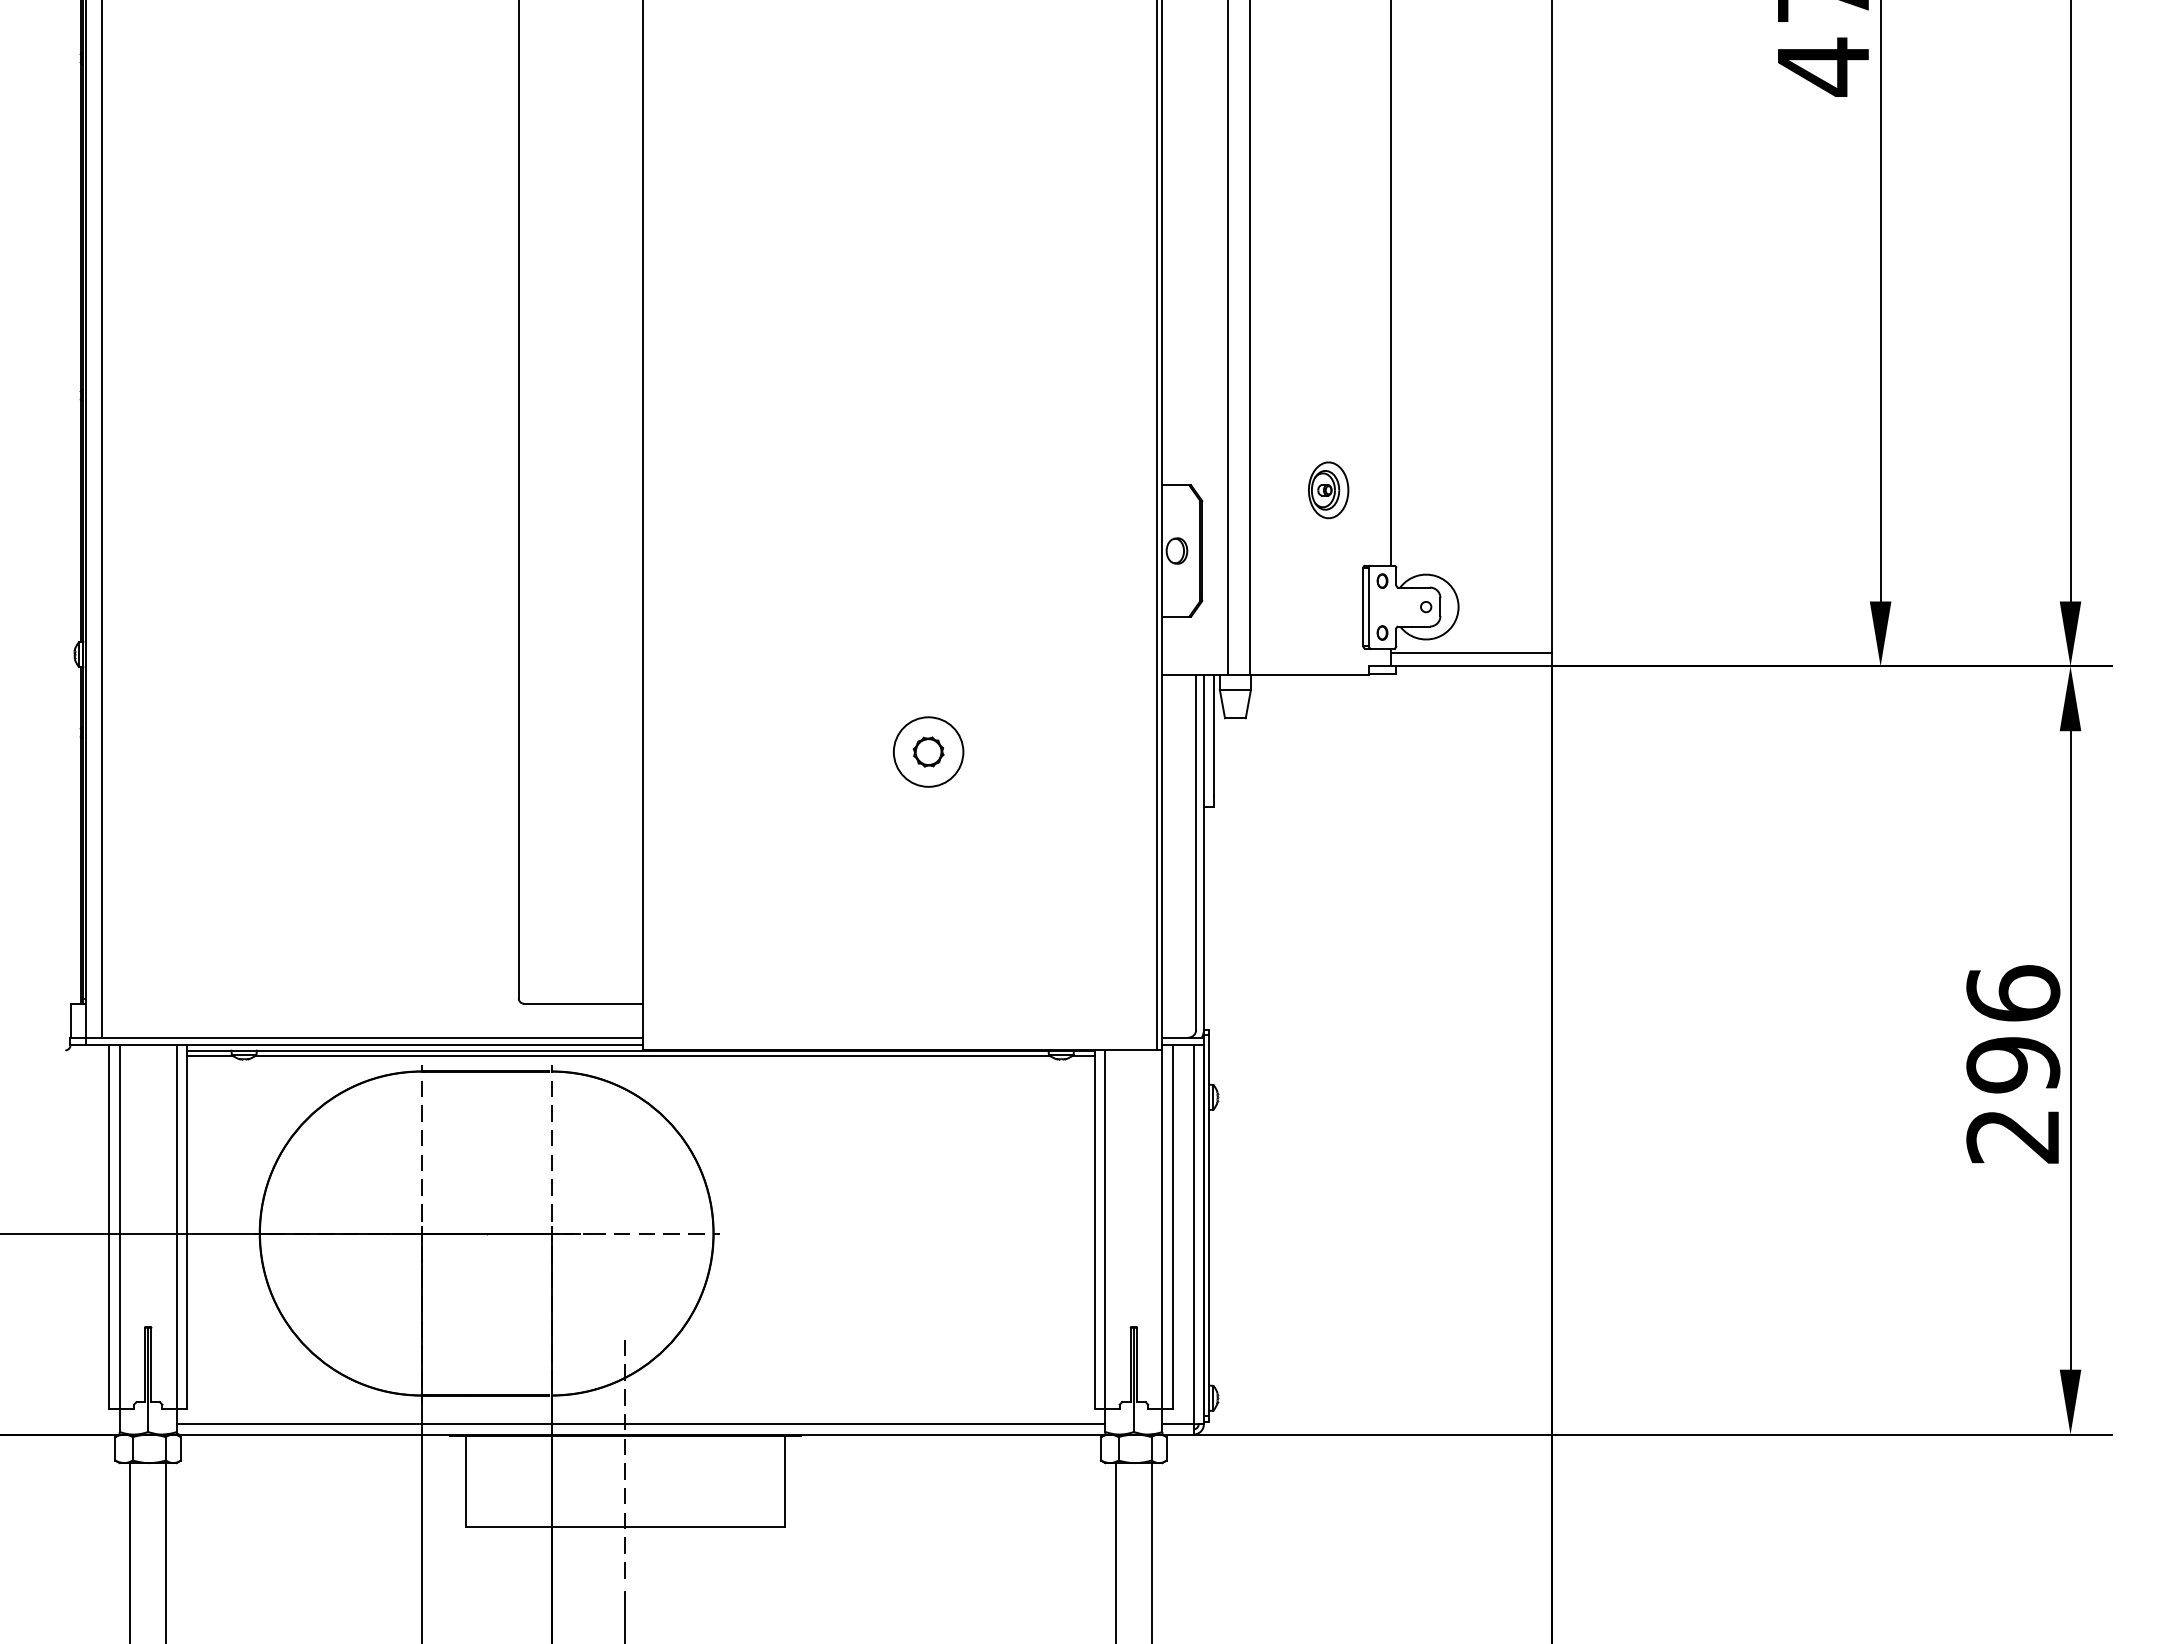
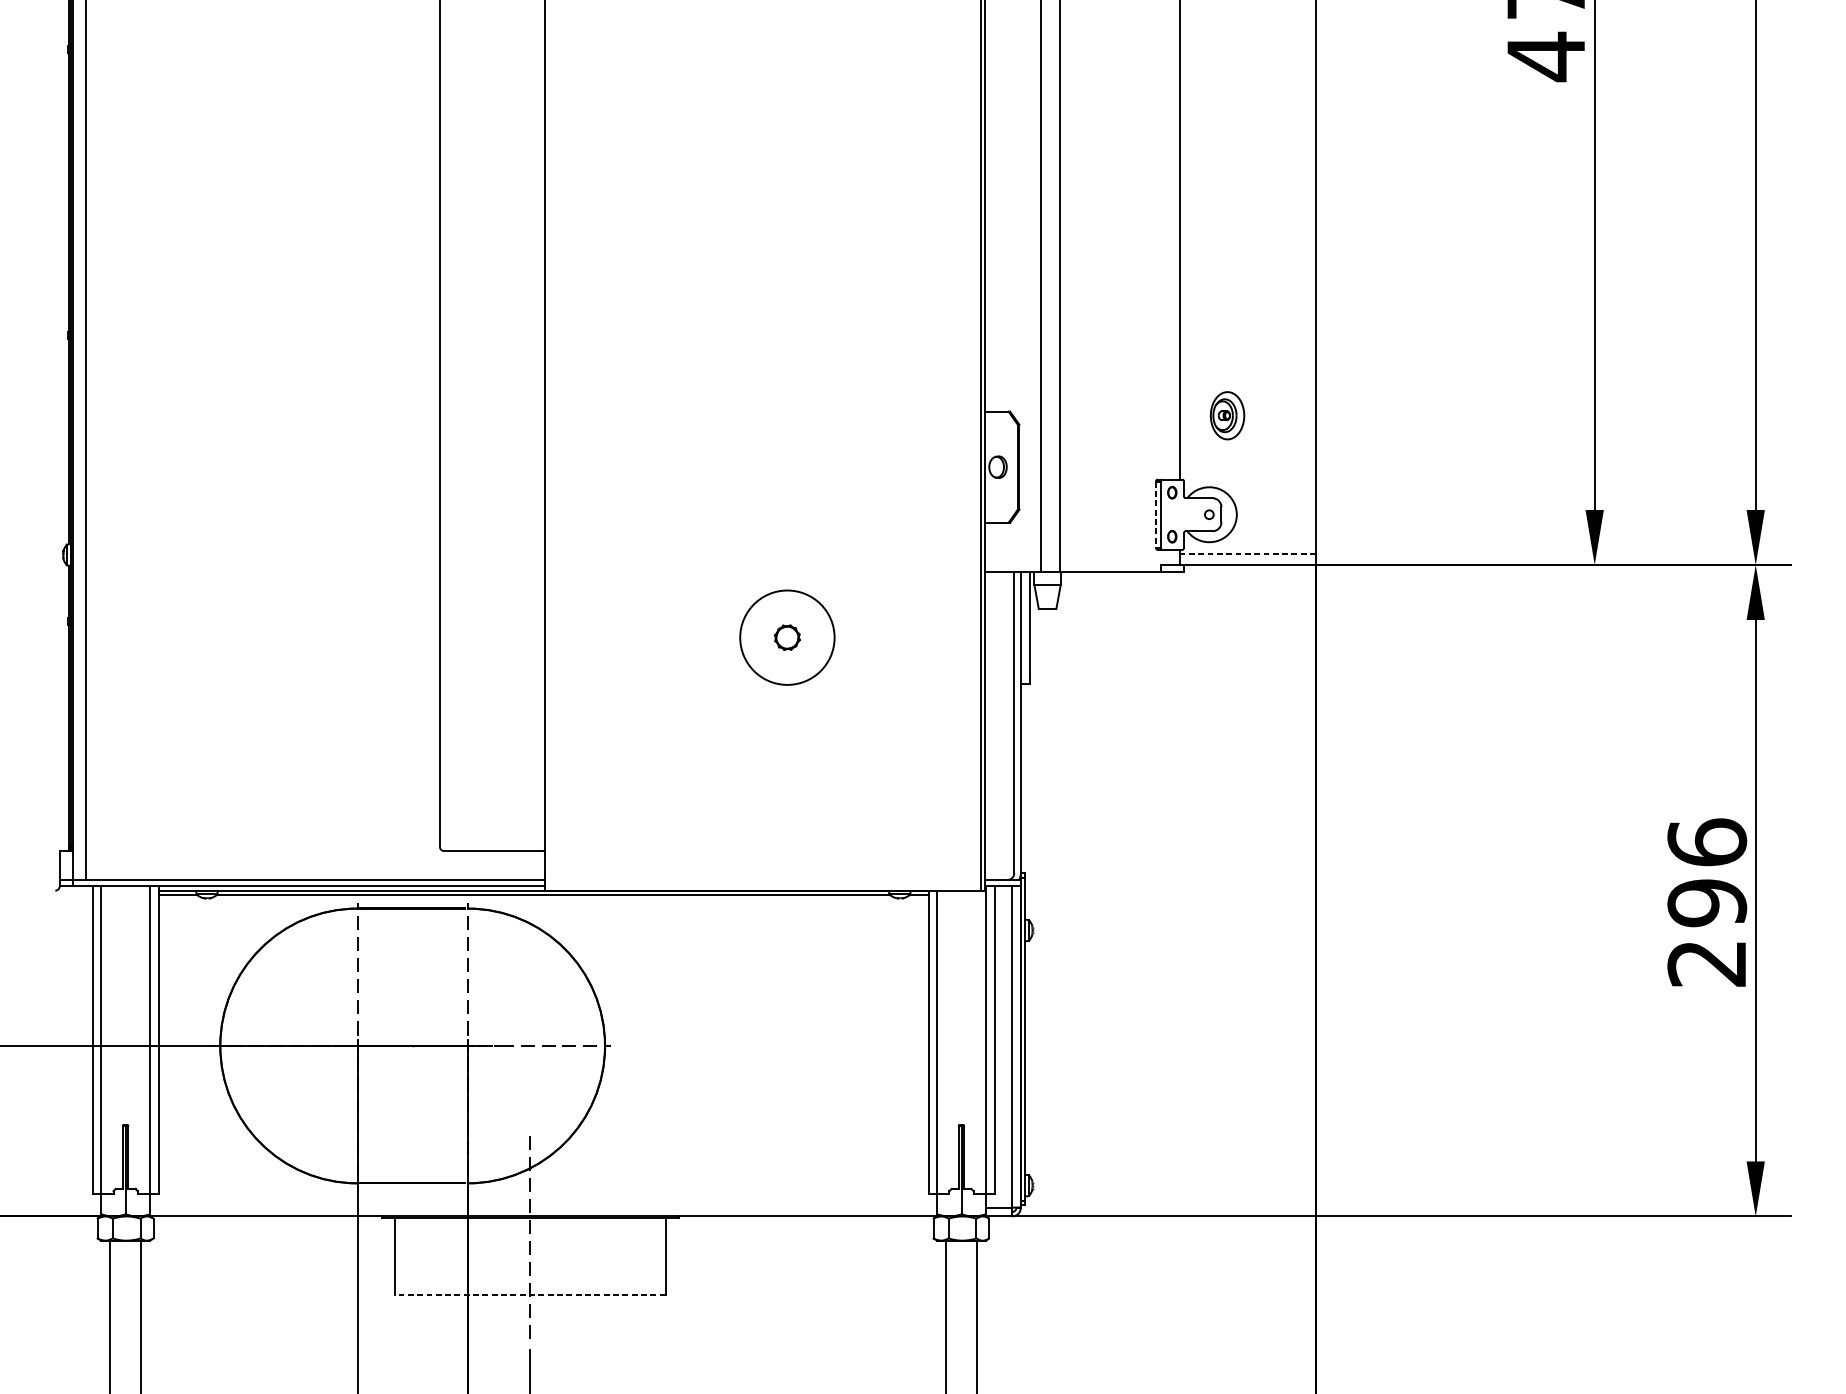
part: (1328, 490) -> (1227, 415), moved
line: (1363, 607) -> (1156, 515), solid -> dashed
line: (1471, 653) -> (1247, 554), solid -> dashed
circle: (928, 751) -> (787, 637), size x1.6
line: (640, 1424) -> (543, 1207), removed
line: (625, 1526) -> (530, 1294), solid -> dashed

